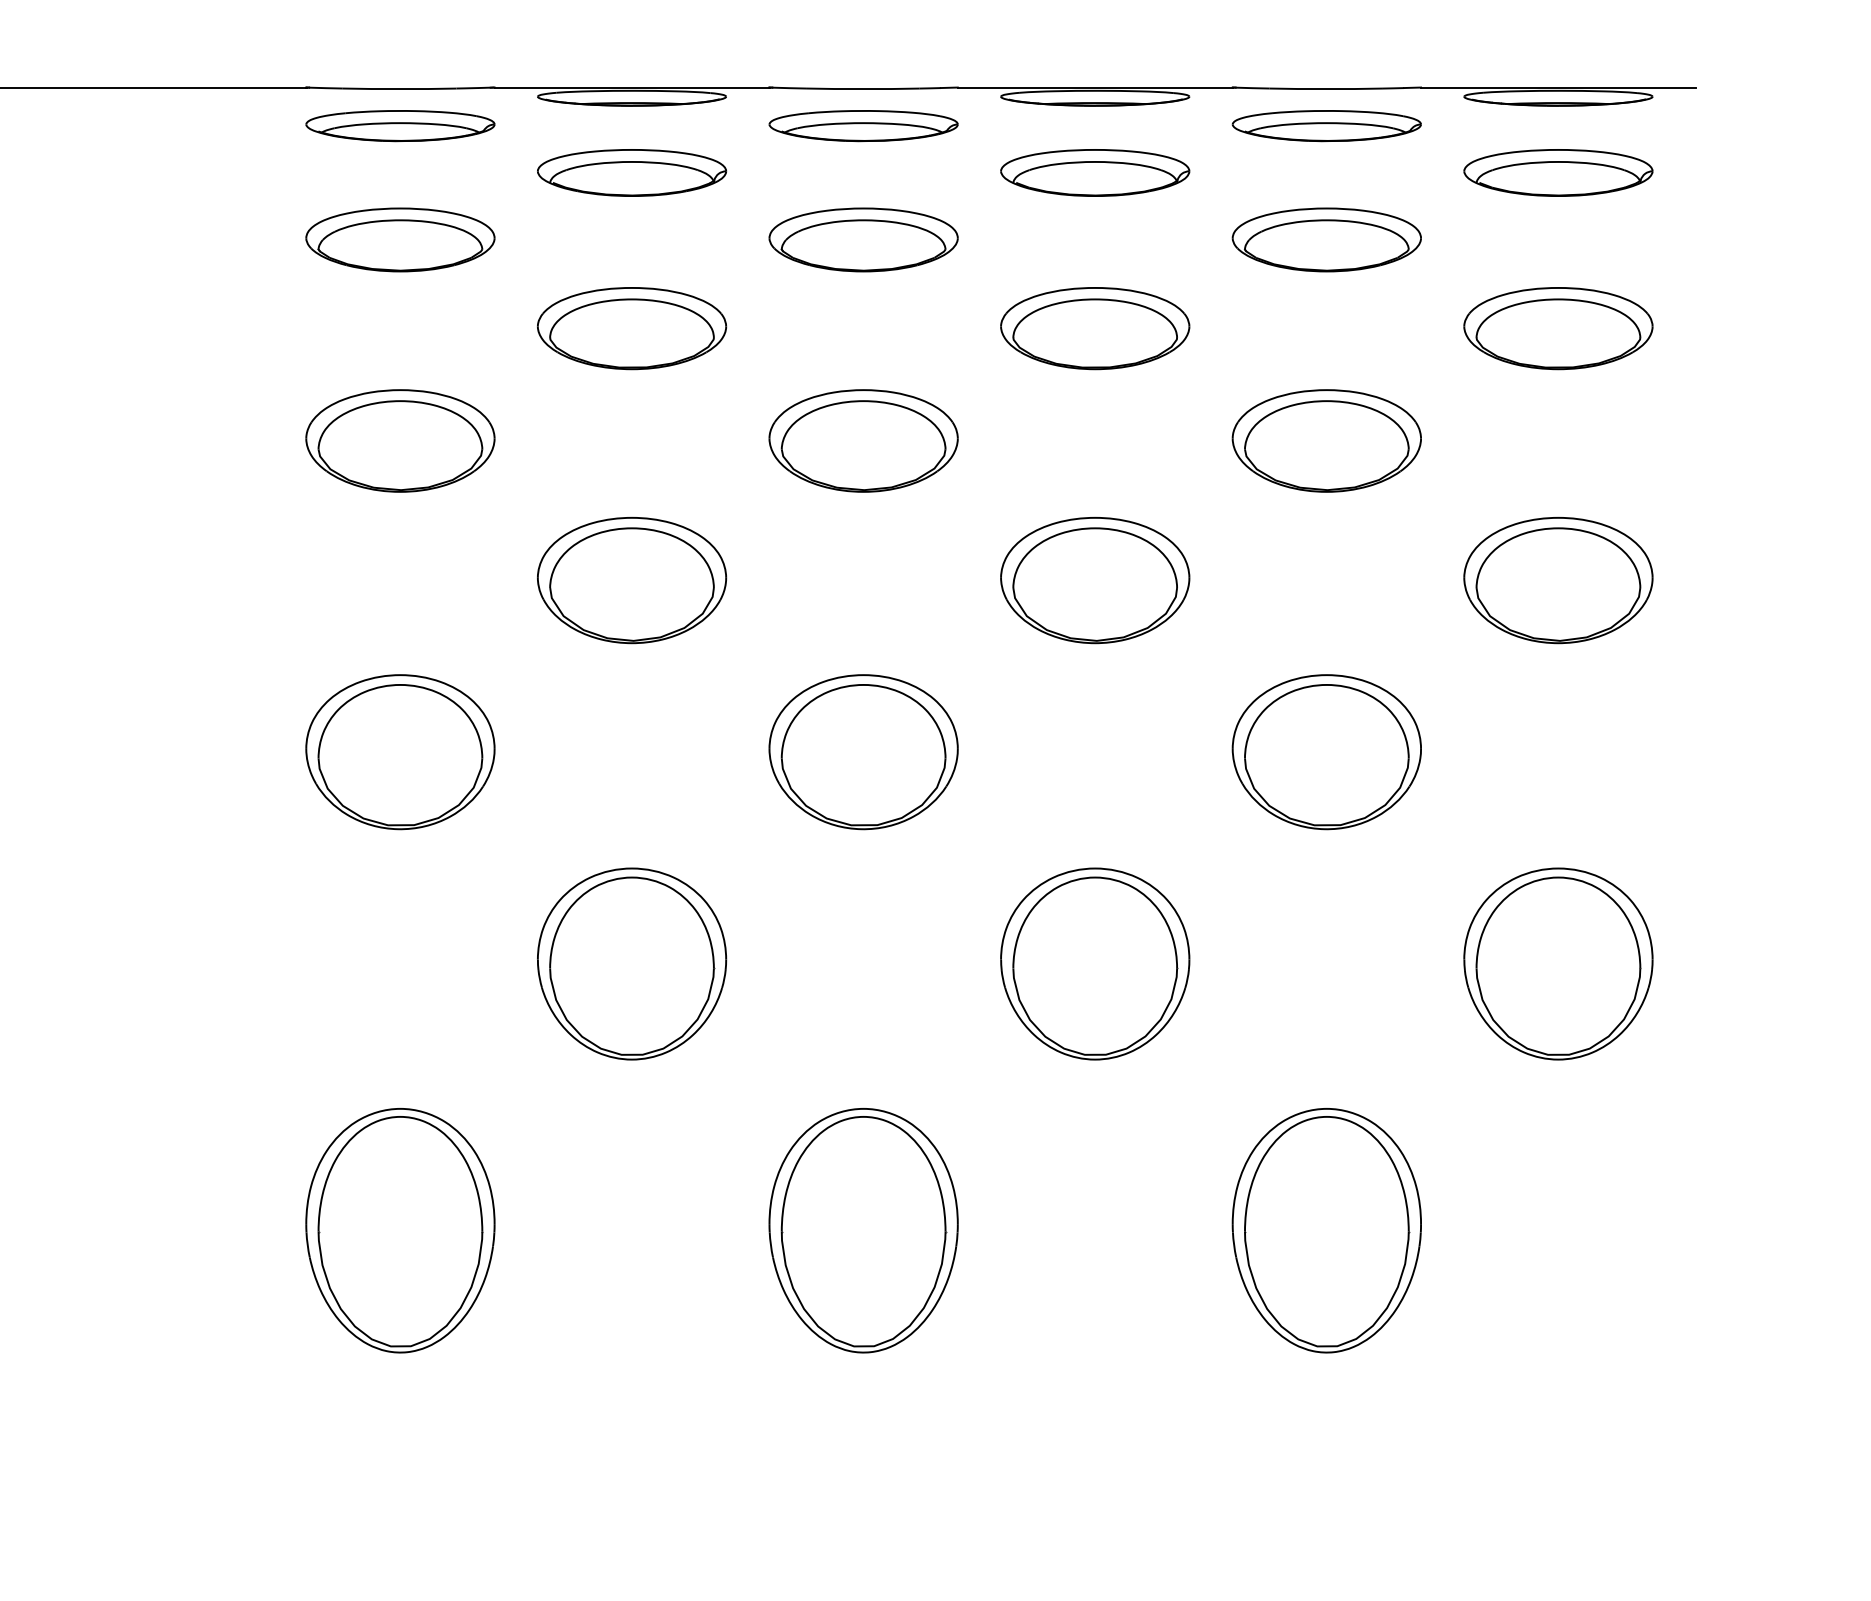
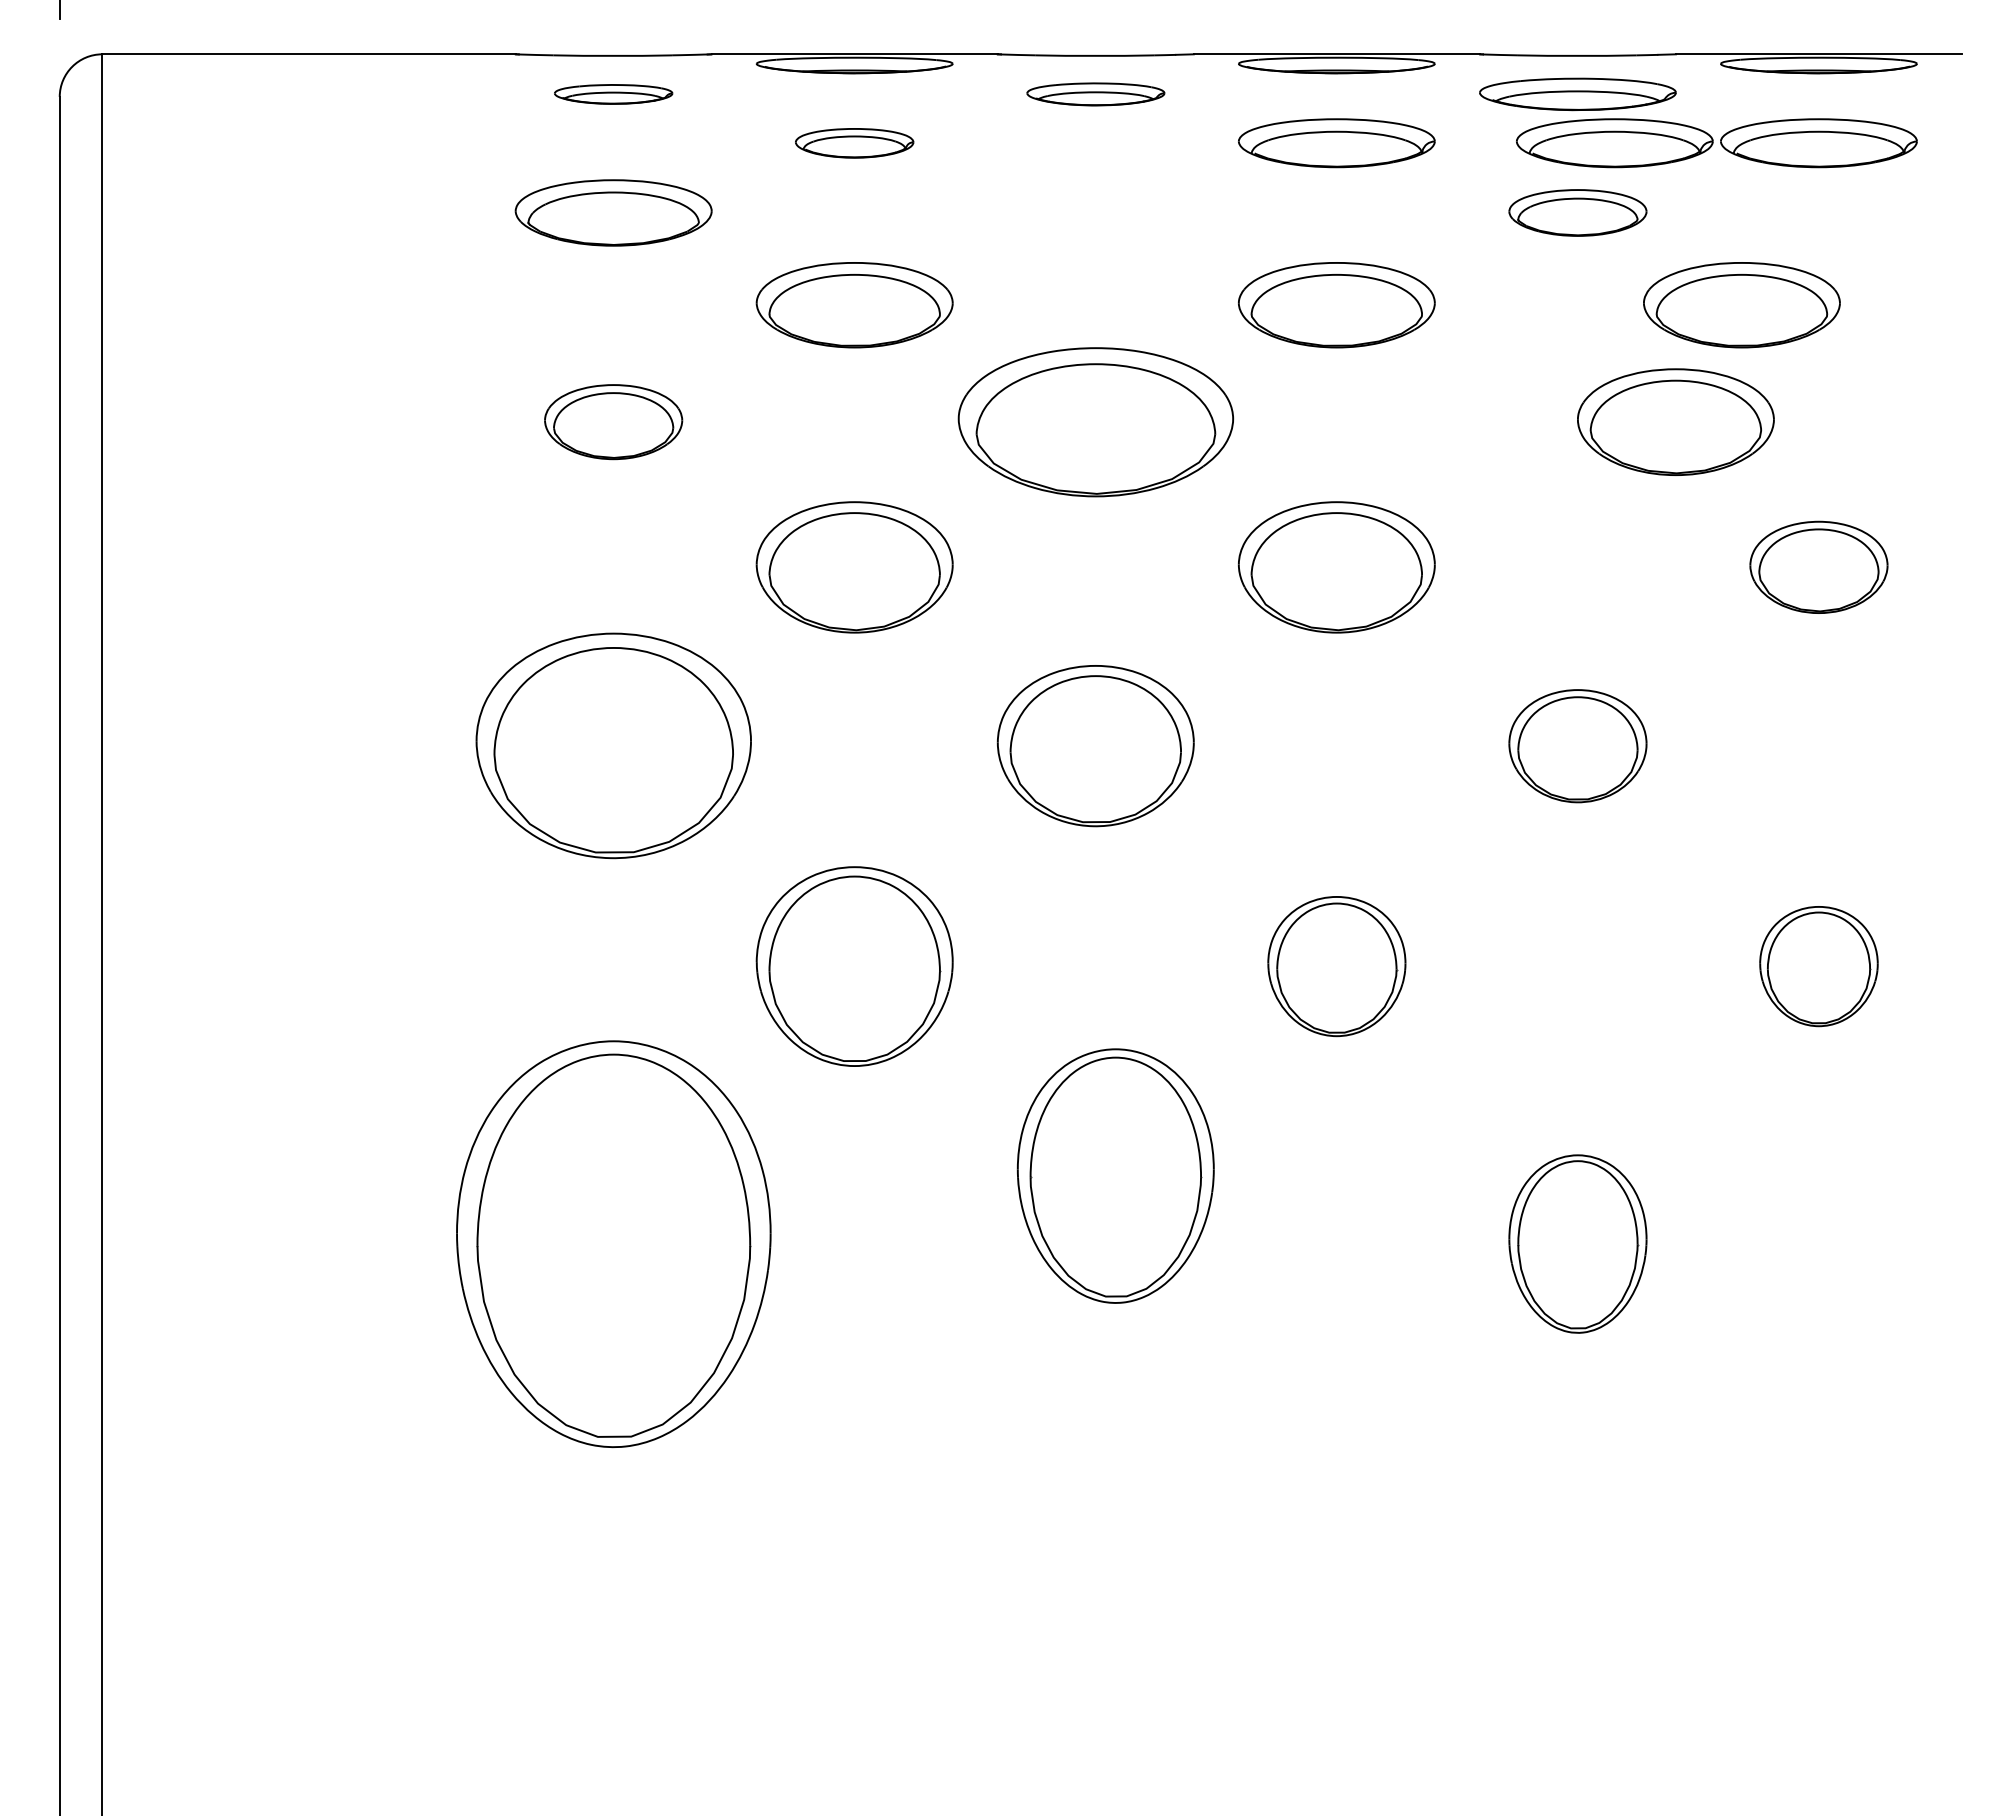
part: (400, 126) -> (613, 94), size x0.6
part: (863, 126) -> (1095, 94), size x0.7
part: (631, 173) -> (854, 143), size x0.6
part: (1362, 173) -> (1614, 143), added
part: (863, 239) -> (1095, 212), removed
part: (1326, 239) -> (1577, 212), size x0.7
part: (1558, 328) -> (1741, 305), moved
part: (400, 440) -> (613, 421), size x0.7
part: (863, 440) -> (1095, 421), size x1.4
part: (1326, 440) -> (1675, 421), moved
part: (1558, 580) -> (1818, 567), size x0.7
part: (400, 752) -> (613, 746), size x1.4
part: (1326, 752) -> (1577, 746), size x0.7
part: (1094, 963) -> (1336, 966), size x0.7
part: (1558, 963) -> (1818, 966), size x0.6
part: (400, 1230) -> (613, 1243), size x1.6
part: (863, 1230) -> (1115, 1175), moved
part: (1326, 1230) -> (1577, 1243), size x0.7

